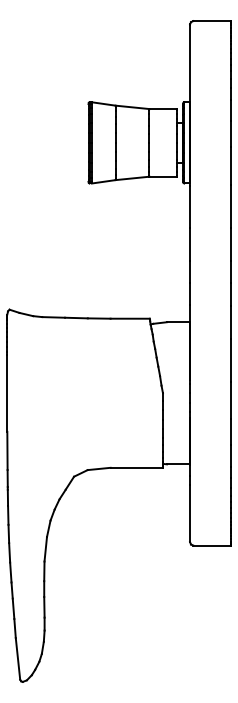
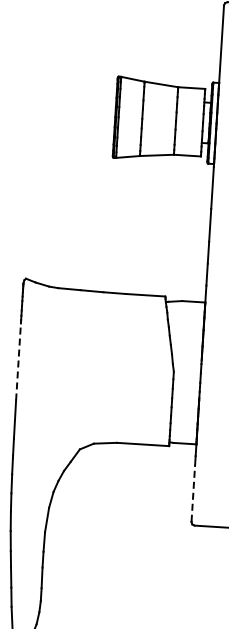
line: (7, 393) -> (18, 362), solid -> dashed
line: (190, 513) -> (193, 493), solid -> dashed

